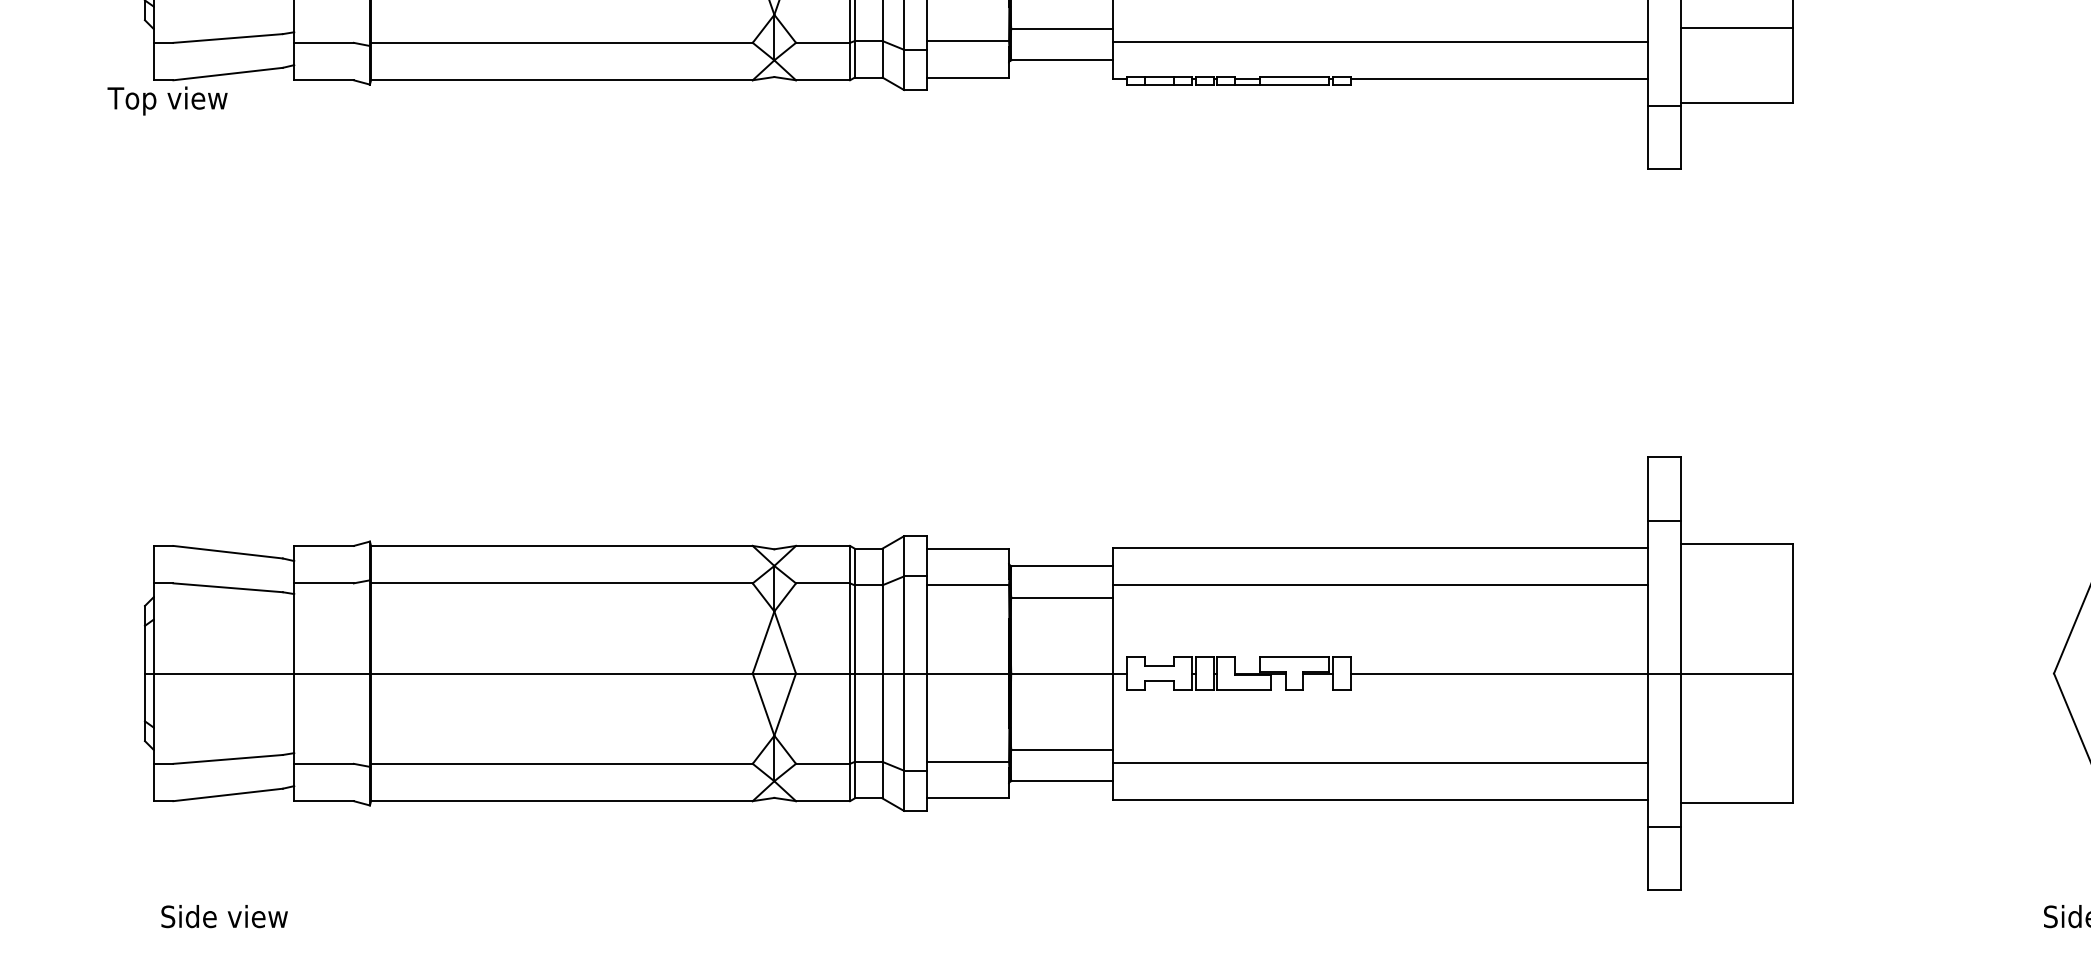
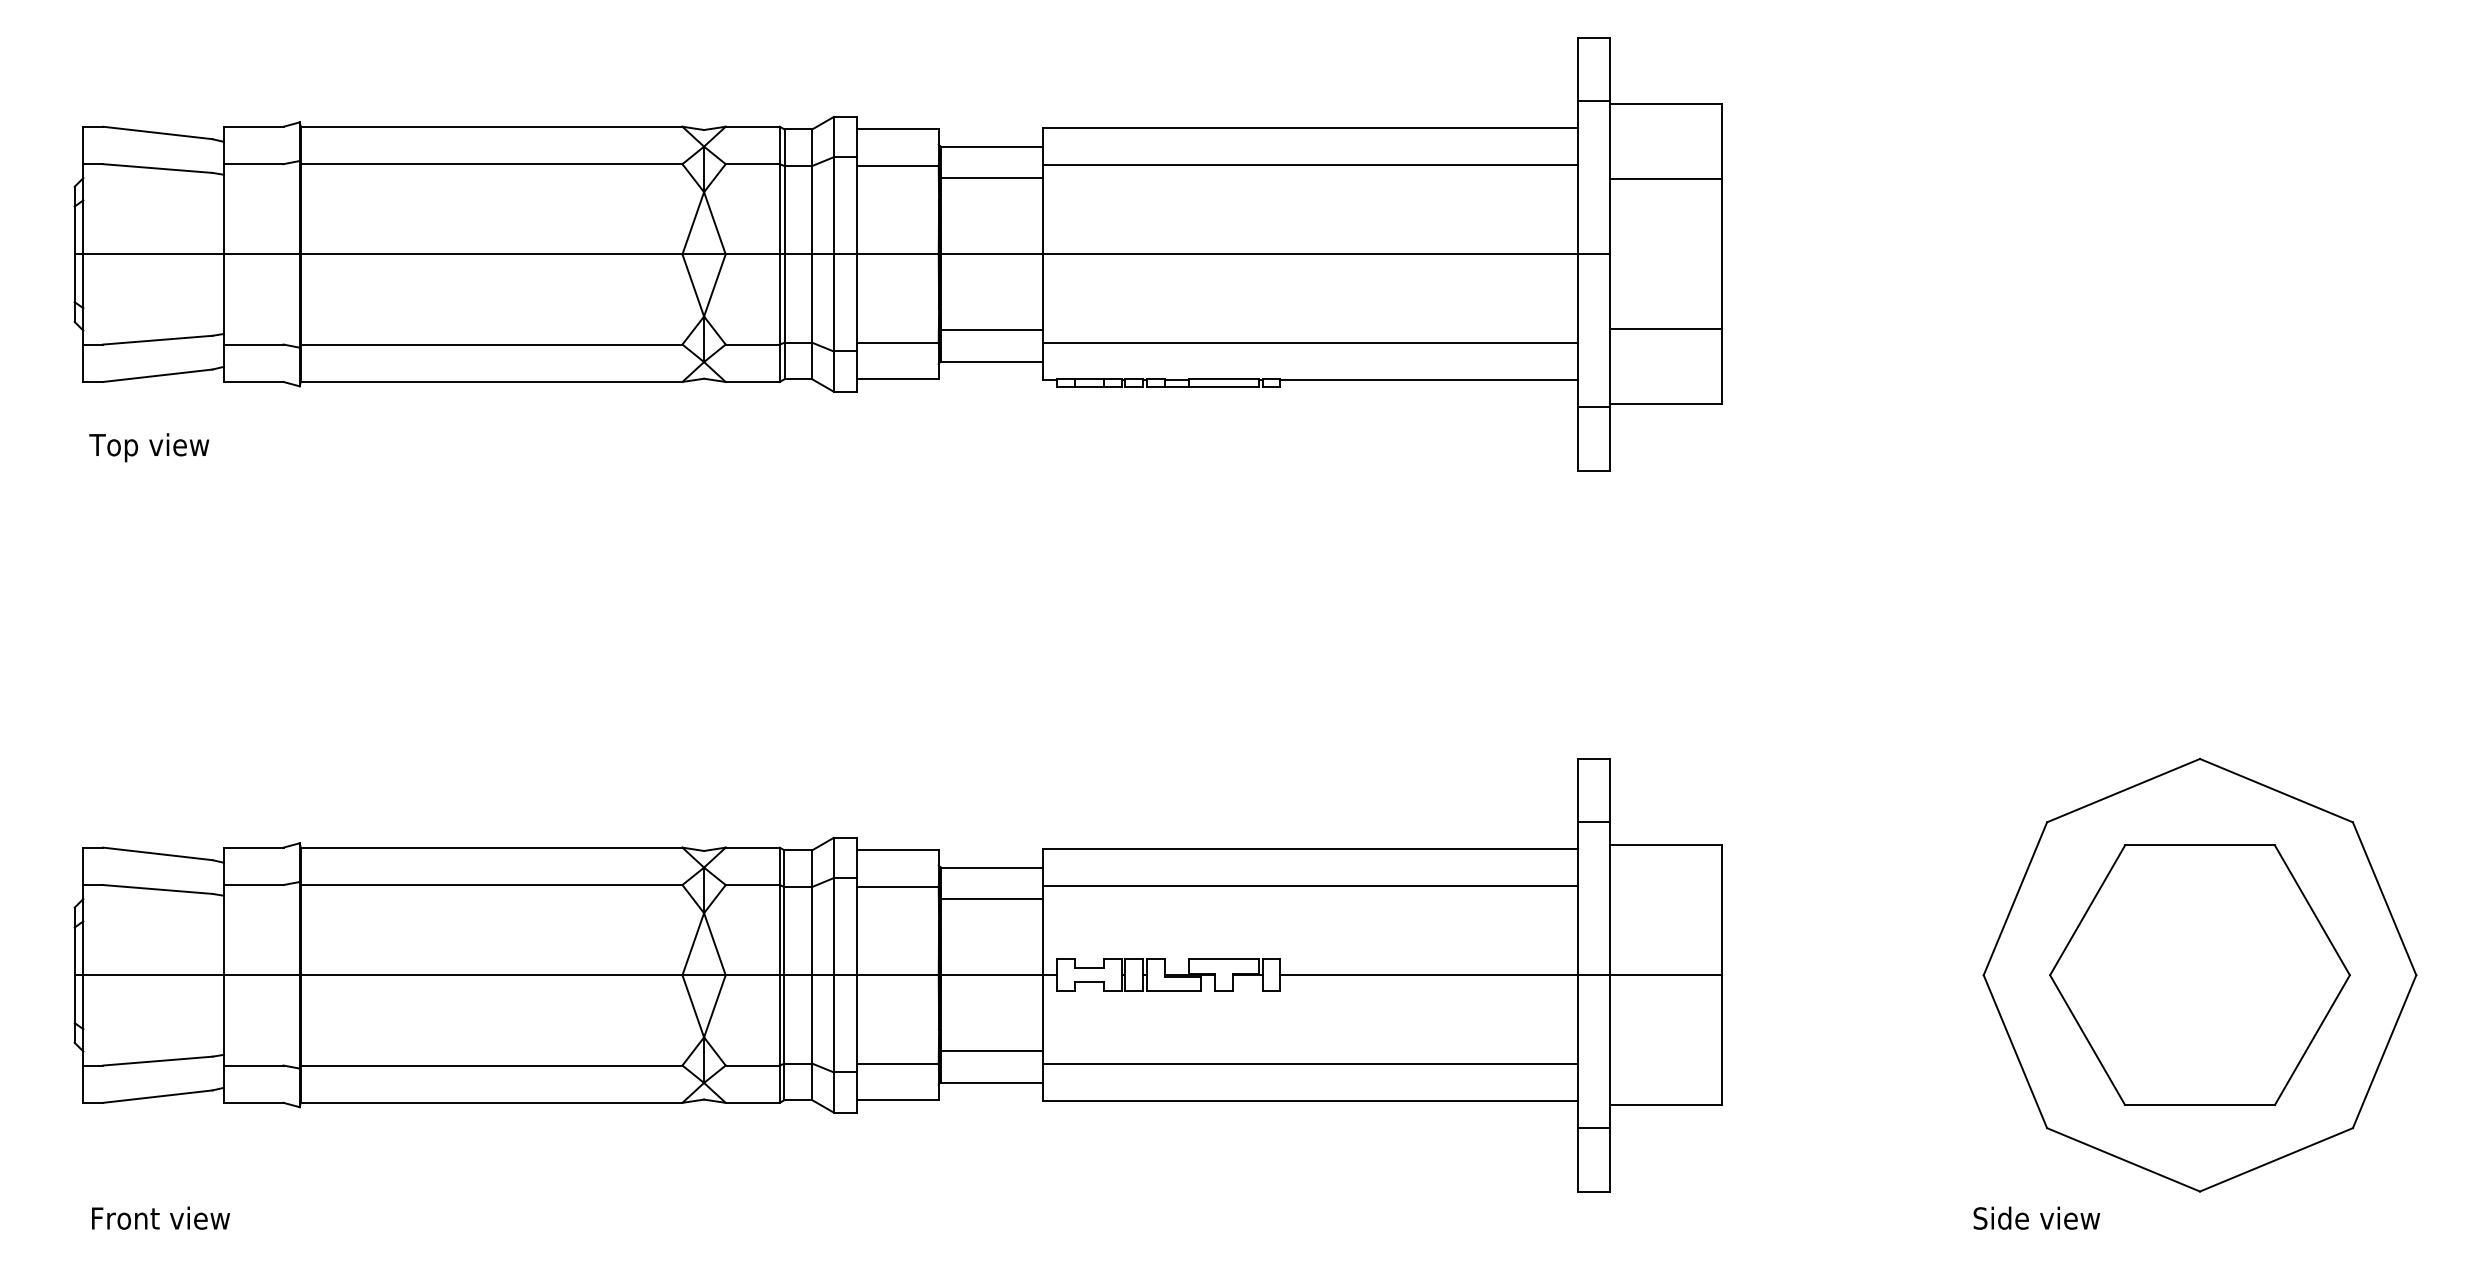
text: (167, 100) -> (149, 447), moved
text: (230, 915) -> (160, 1217), Side view -> Front view

